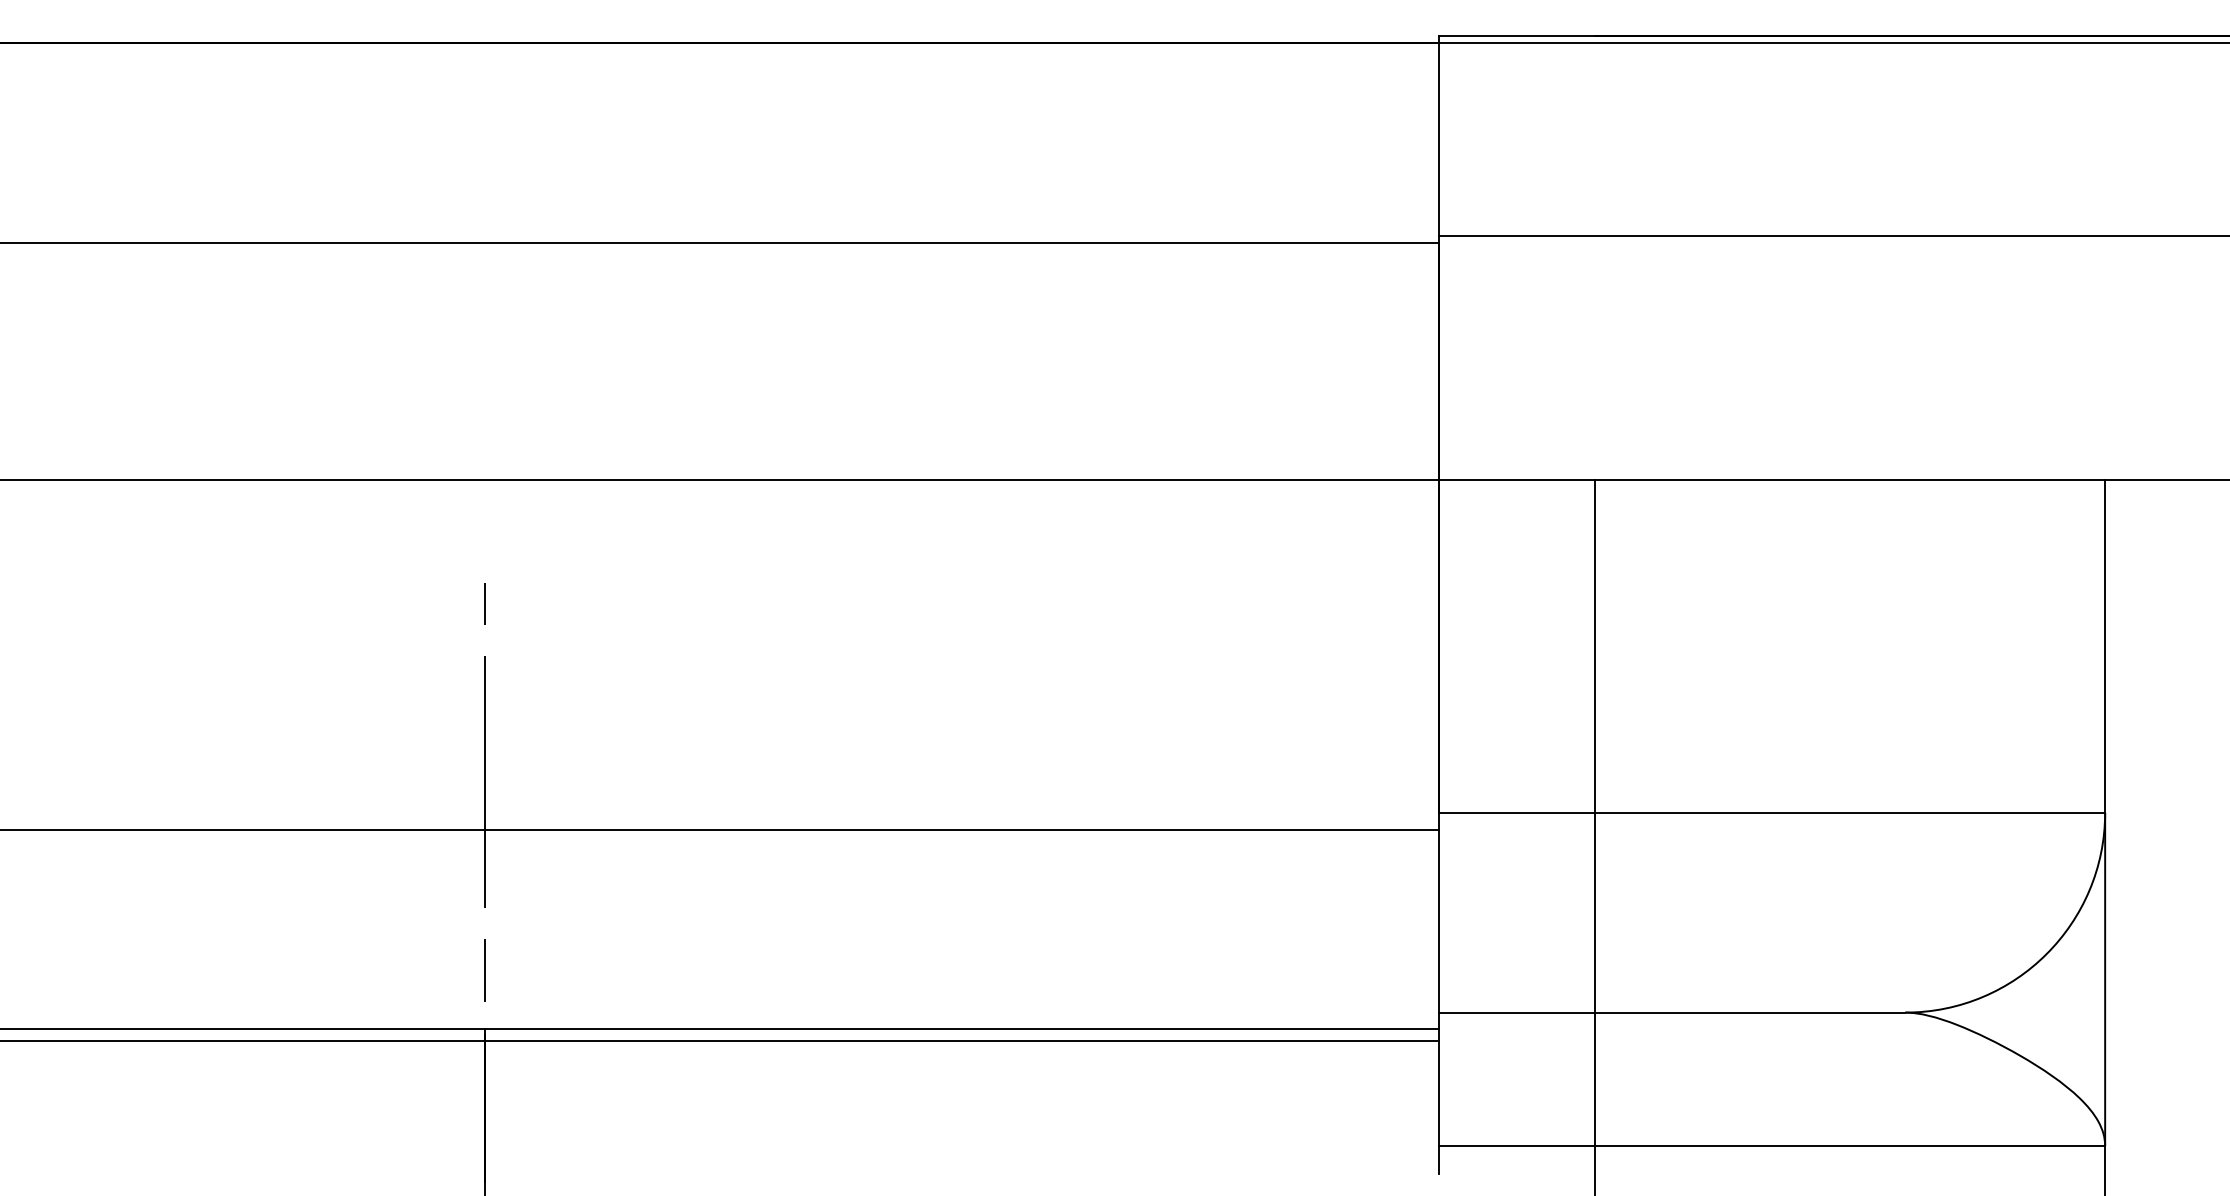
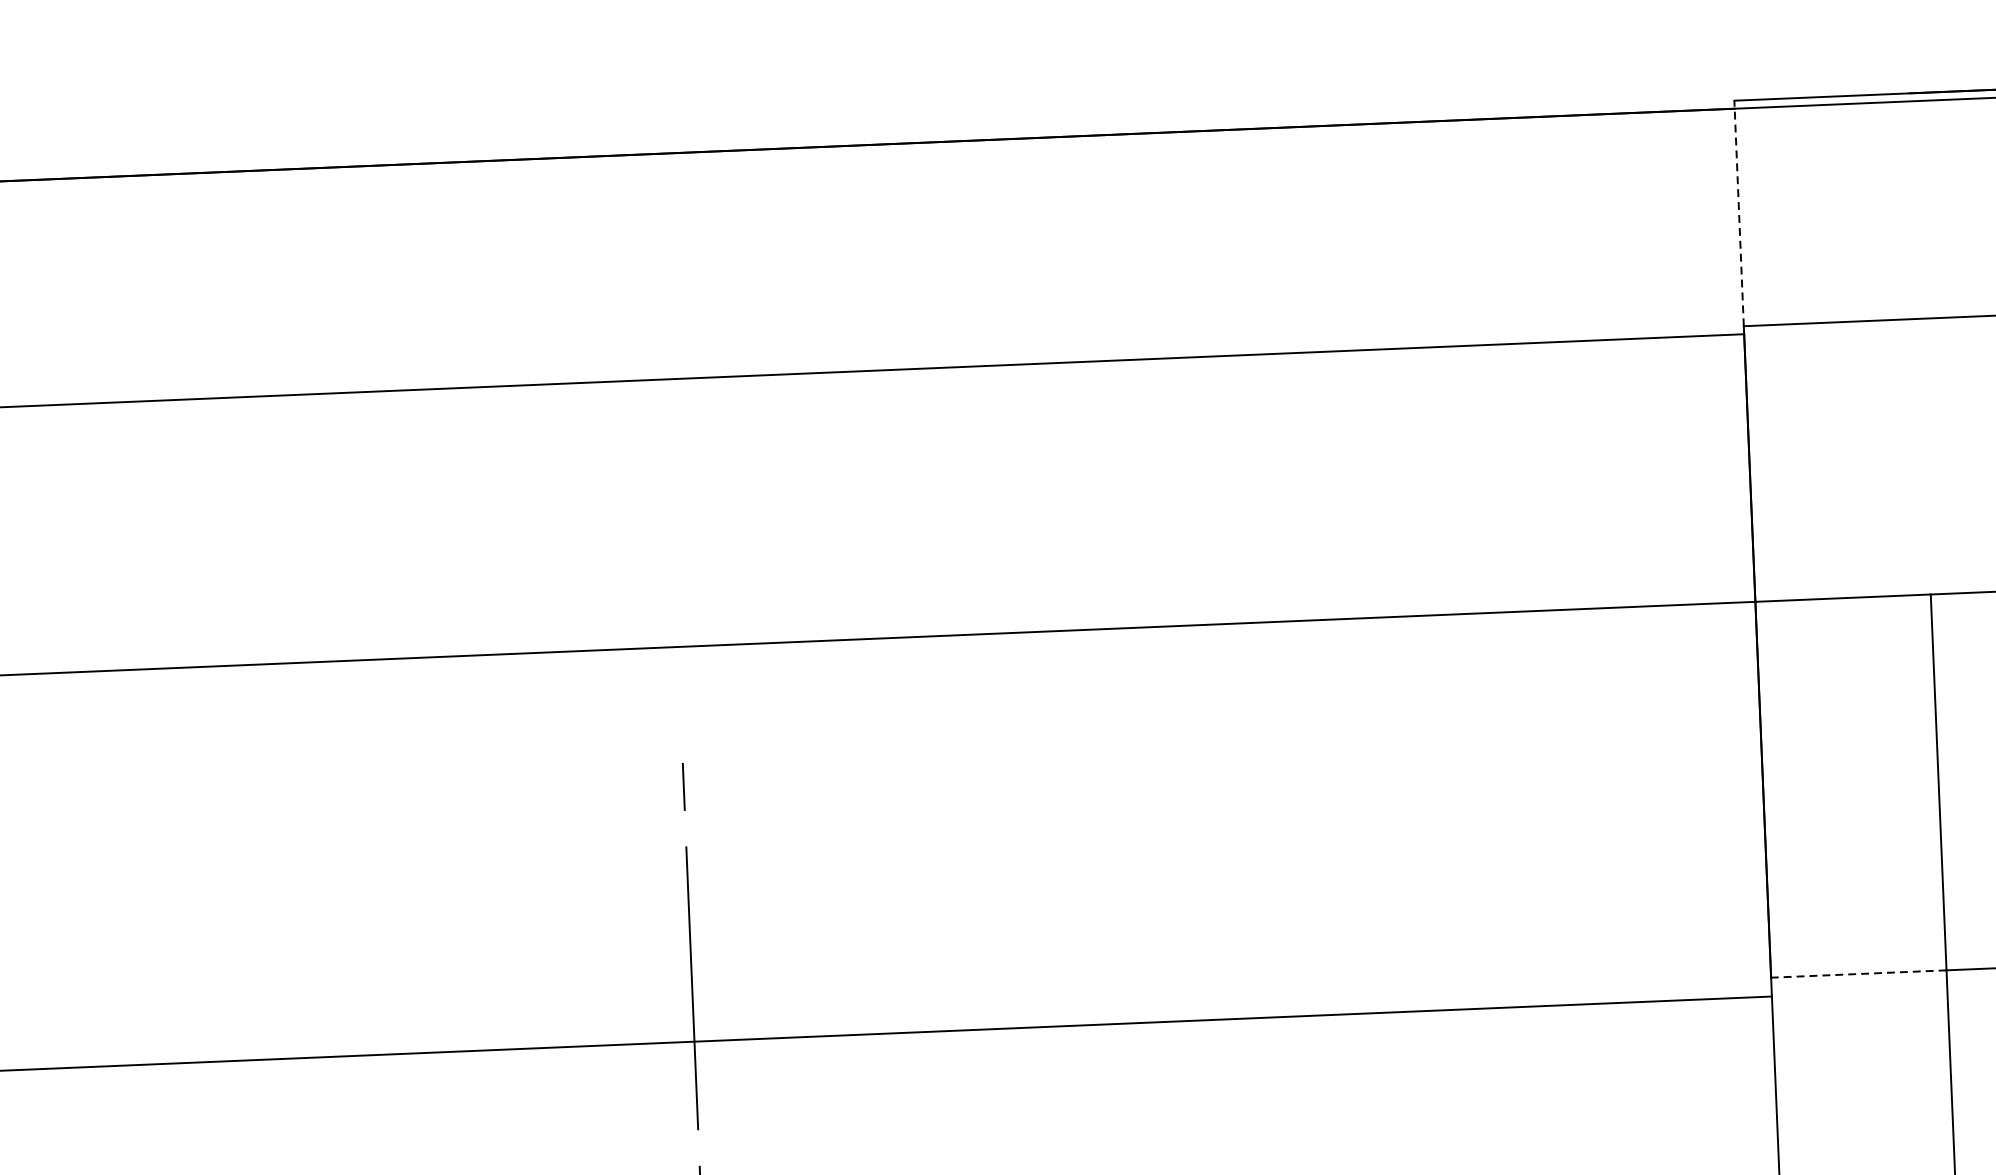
line: (1439, 135) -> (1739, 213), solid -> dashed
line: (1516, 812) -> (1858, 973), solid -> dashed

